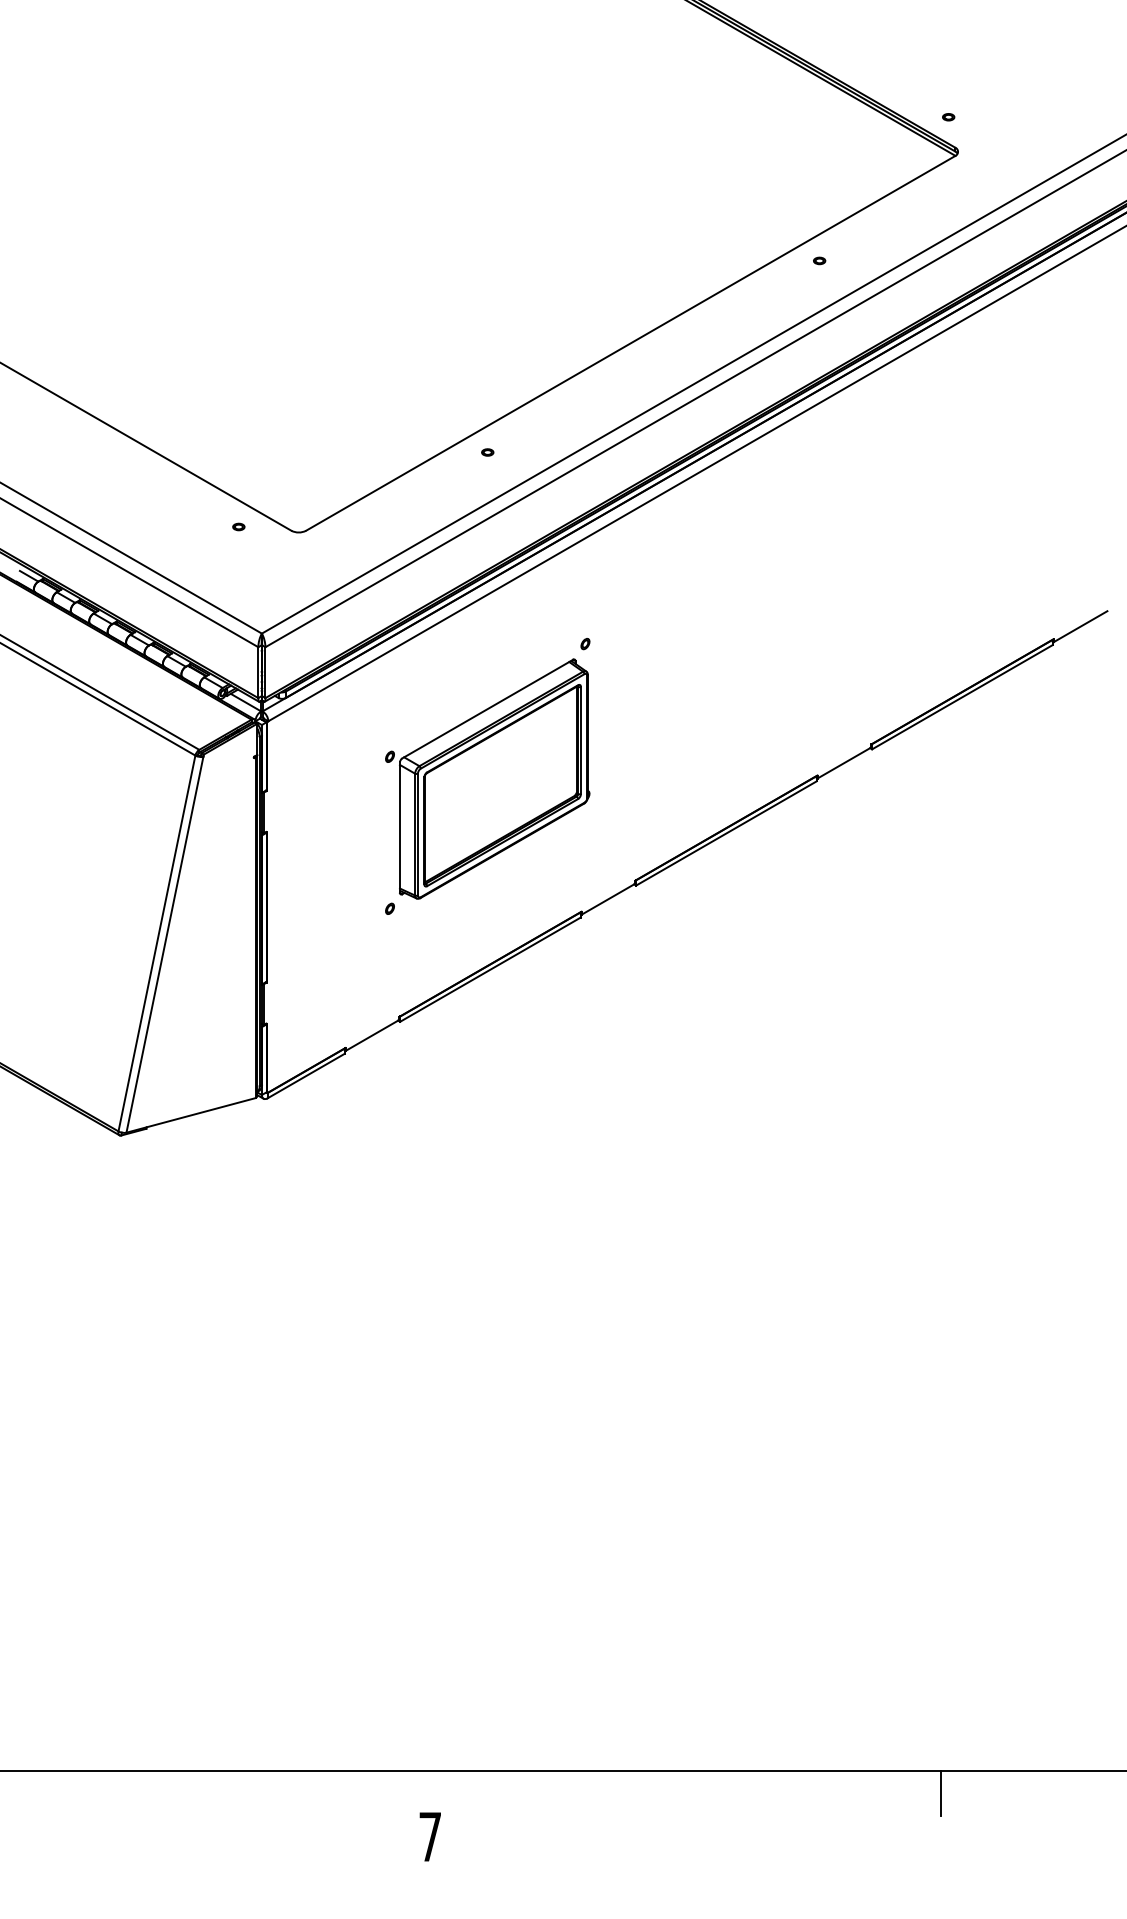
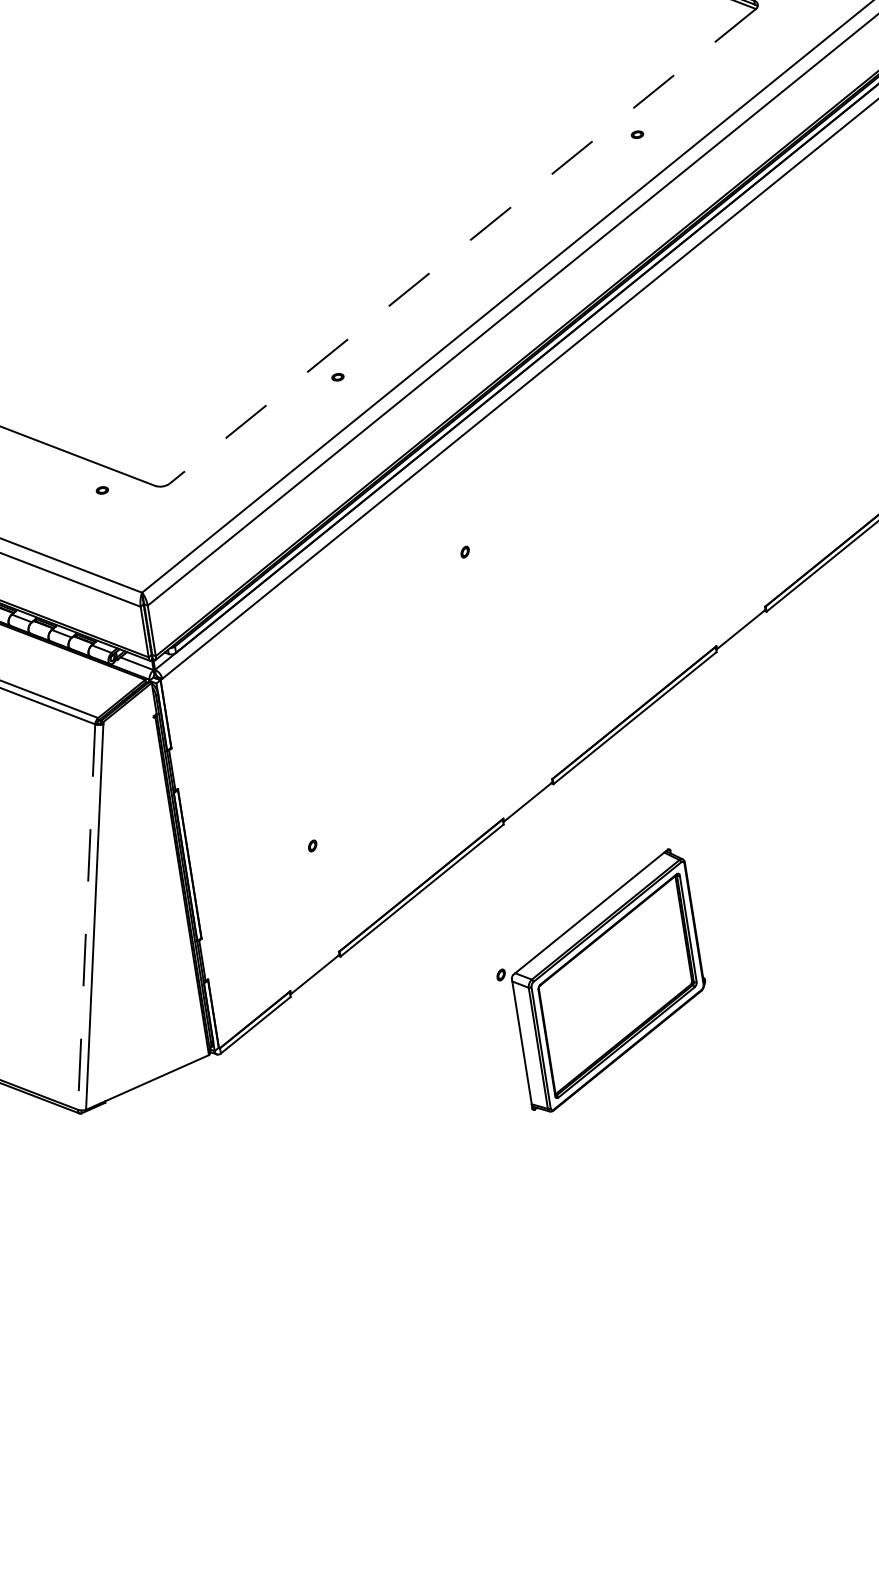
line: (630, 343) -> (462, 246), solid -> dashed
part: (487, 778) -> (601, 981), moved
line: (156, 943) -> (86, 917), solid -> dashed

